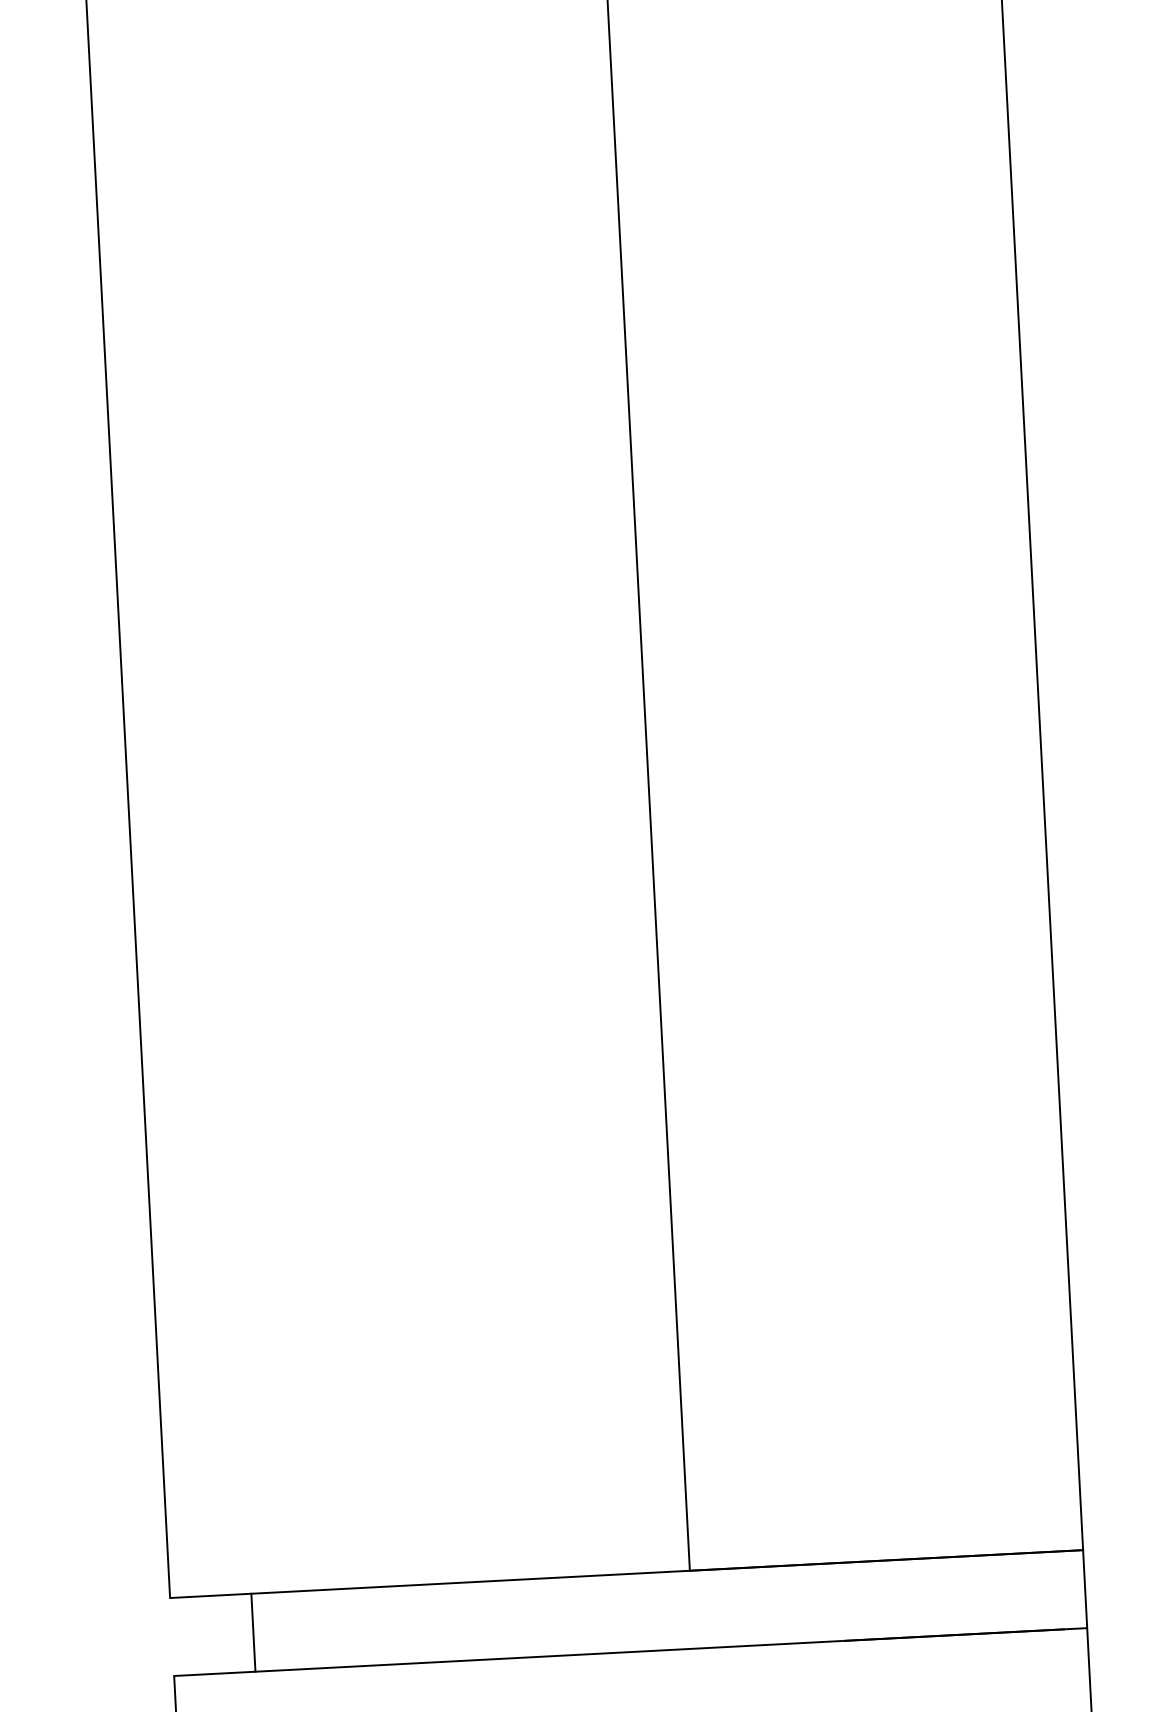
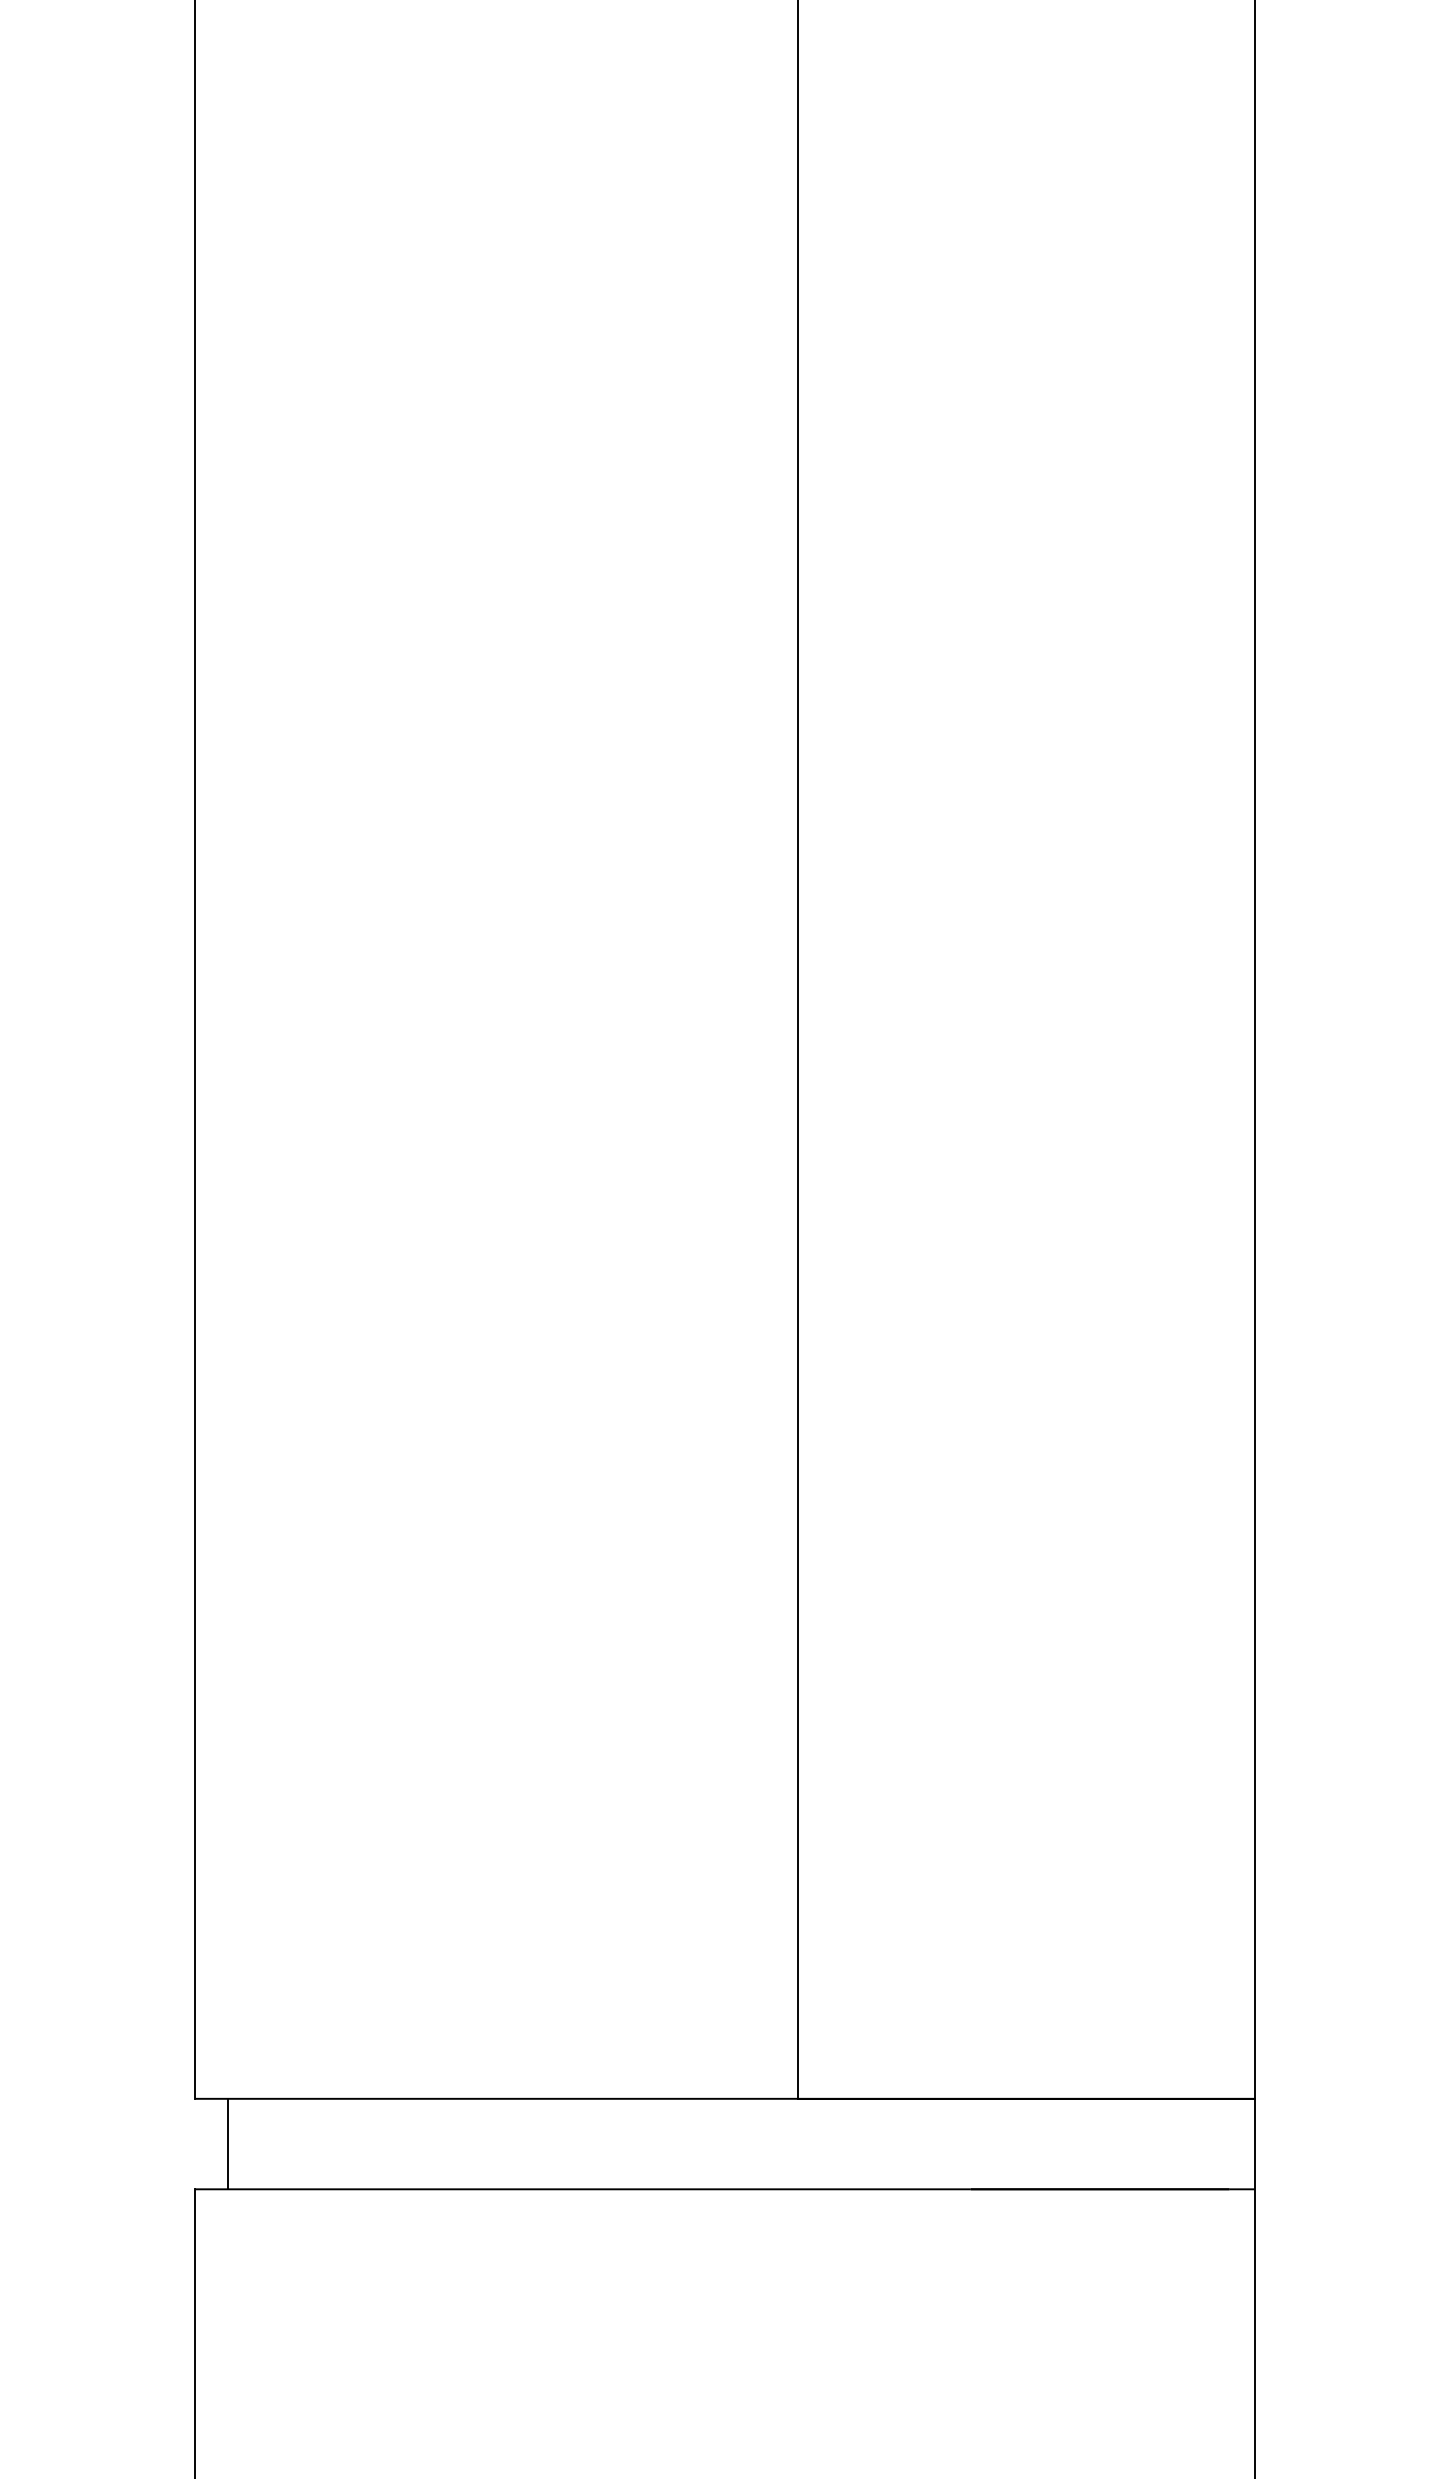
line: (253, 1632) -> (227, 2143), moved

